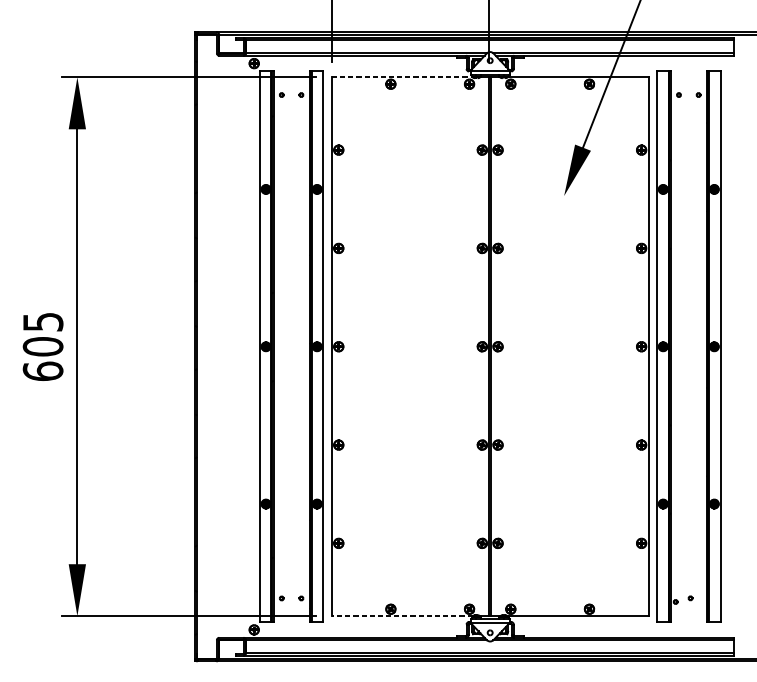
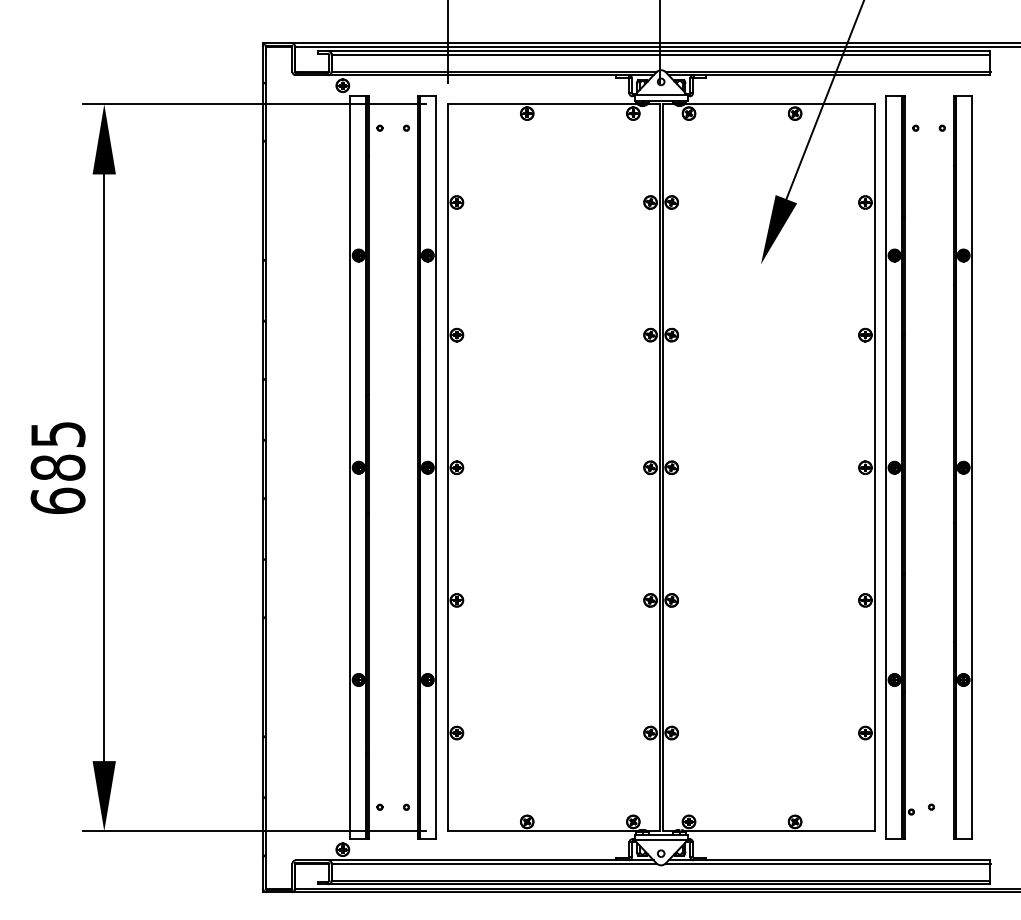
line: (402, 77) -> (542, 104), dashed -> solid
text: (42, 346) -> (57, 467), 605 -> 685
line: (402, 616) -> (542, 831), dashed -> solid

